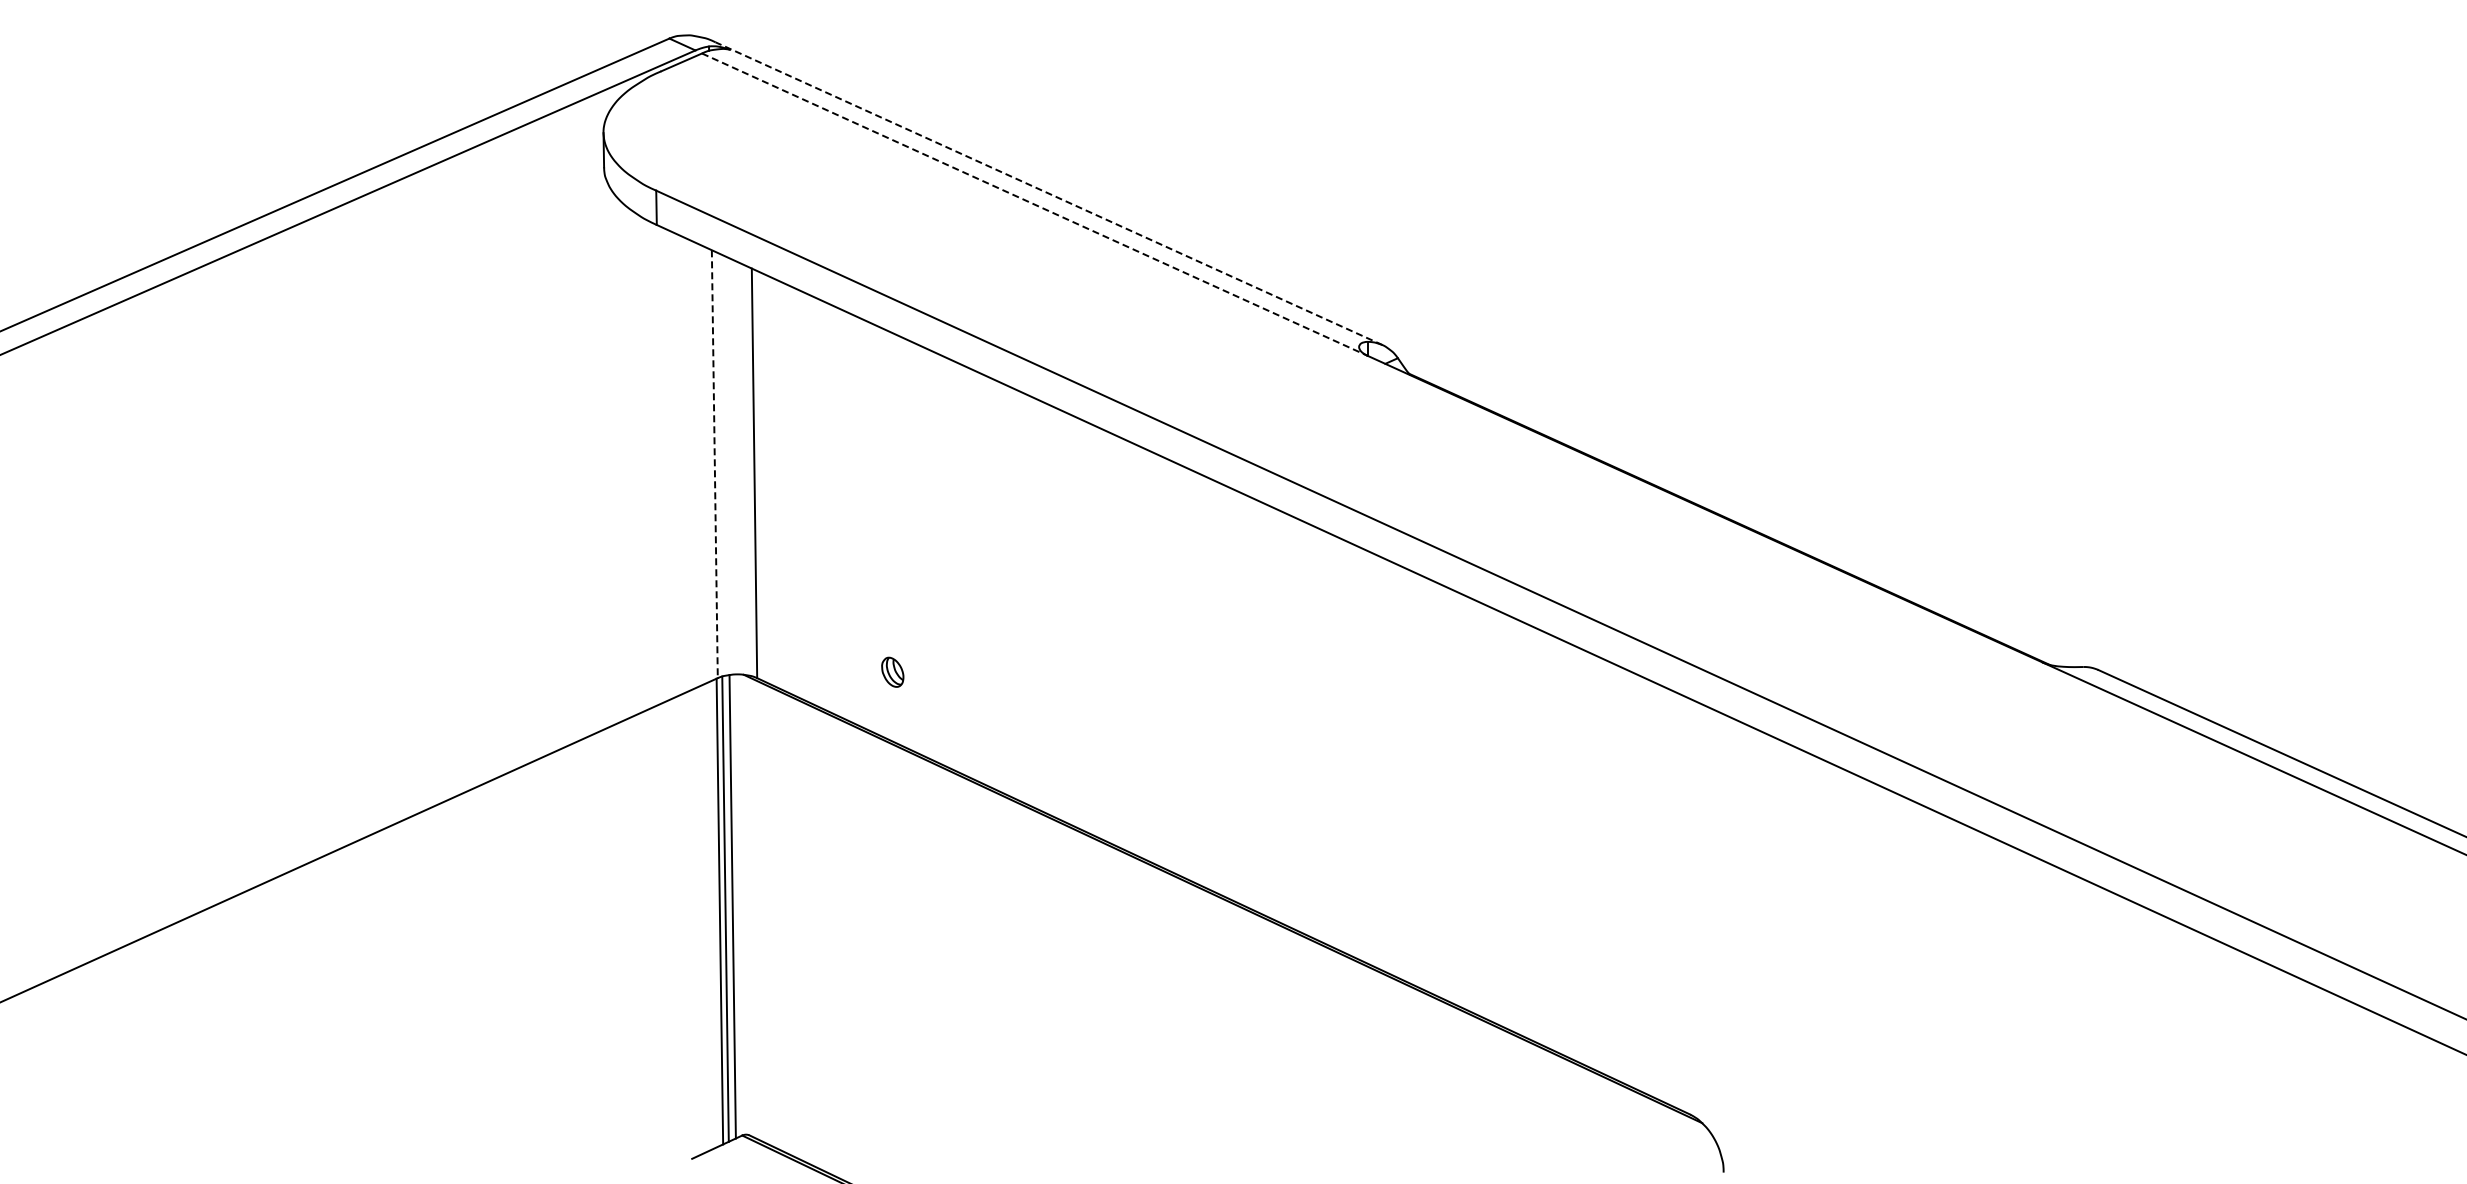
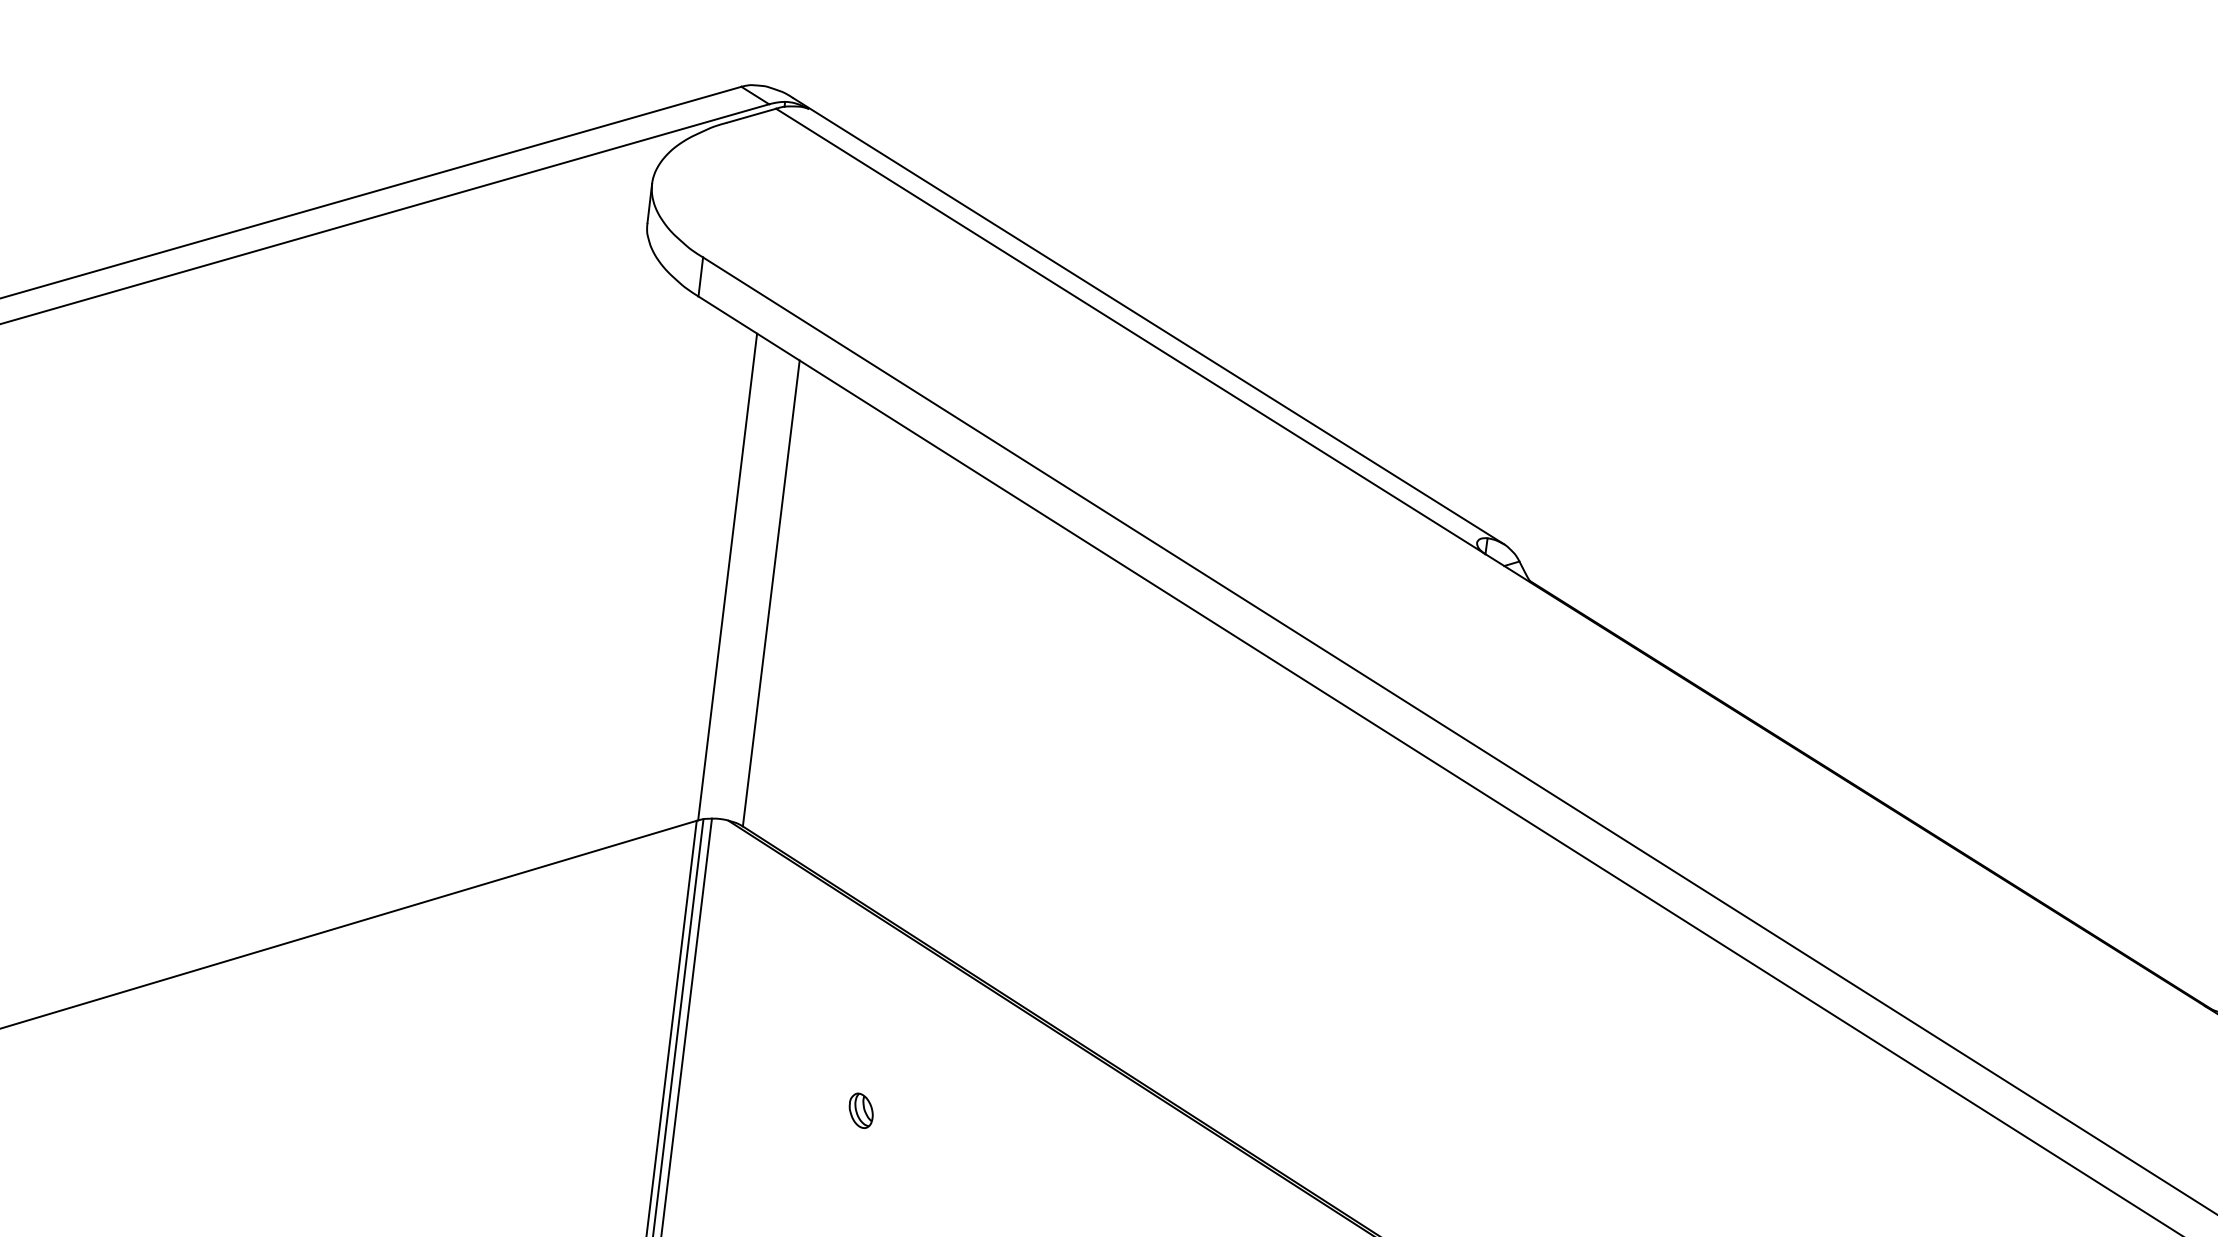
line: (1048, 193) -> (1148, 320), dashed -> solid
line: (1035, 204) -> (1131, 331), dashed -> solid
line: (714, 464) -> (727, 577), dashed -> solid
part: (892, 671) -> (861, 1109), moved

